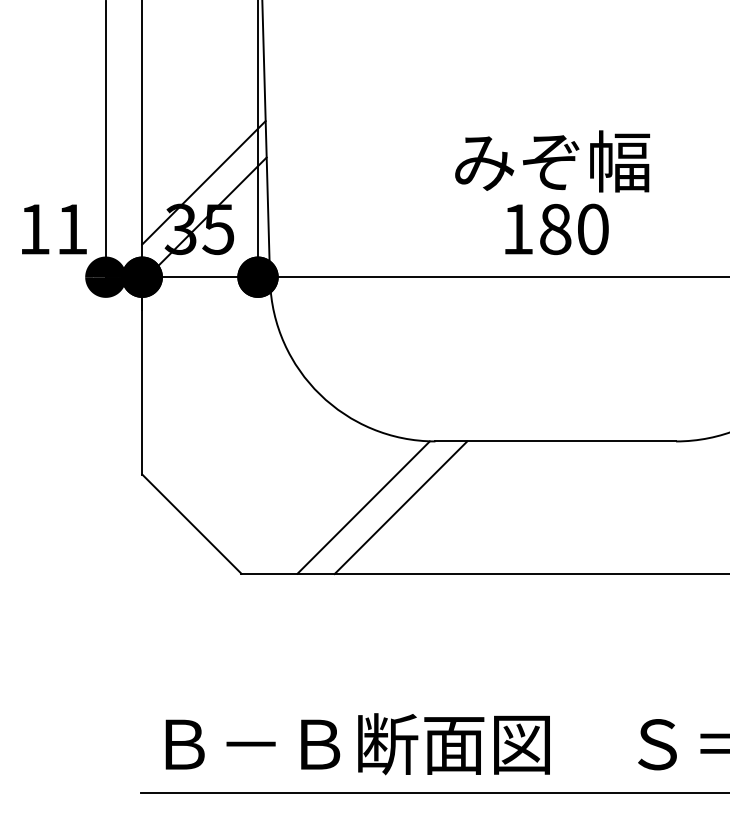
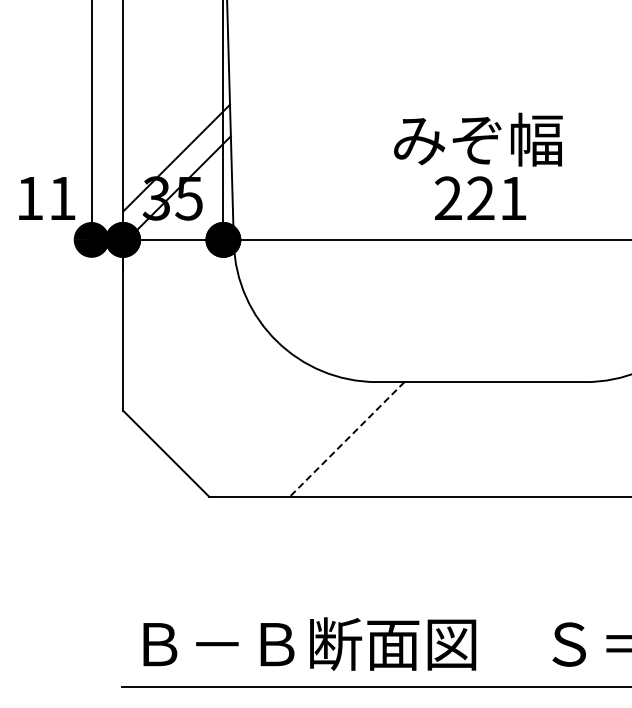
text: (555, 229) -> (480, 198), 180 -> 221
line: (363, 507) -> (314, 439), removed
line: (400, 507) -> (346, 439), solid -> dashed

